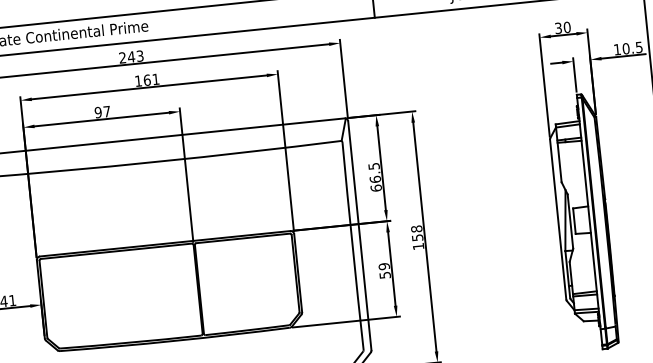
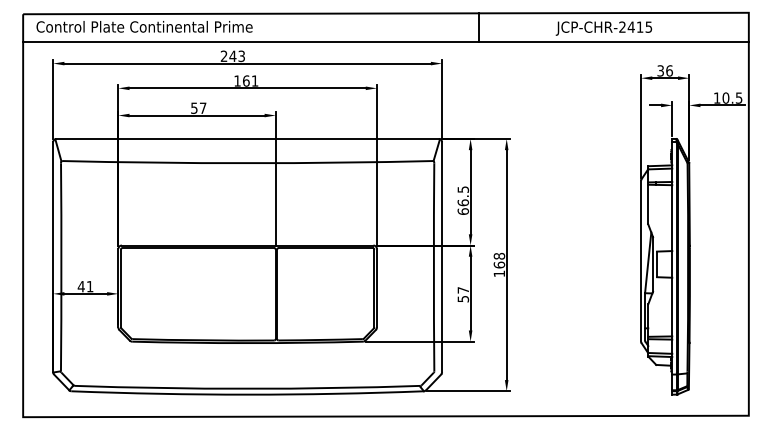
text: (567, 27) -> (669, 70), 30 -> 36
text: (98, 111) -> (194, 107), 97 -> 57
text: (417, 237) -> (499, 264), 158 -> 168
text: (384, 266) -> (463, 290), 59 -> 57

